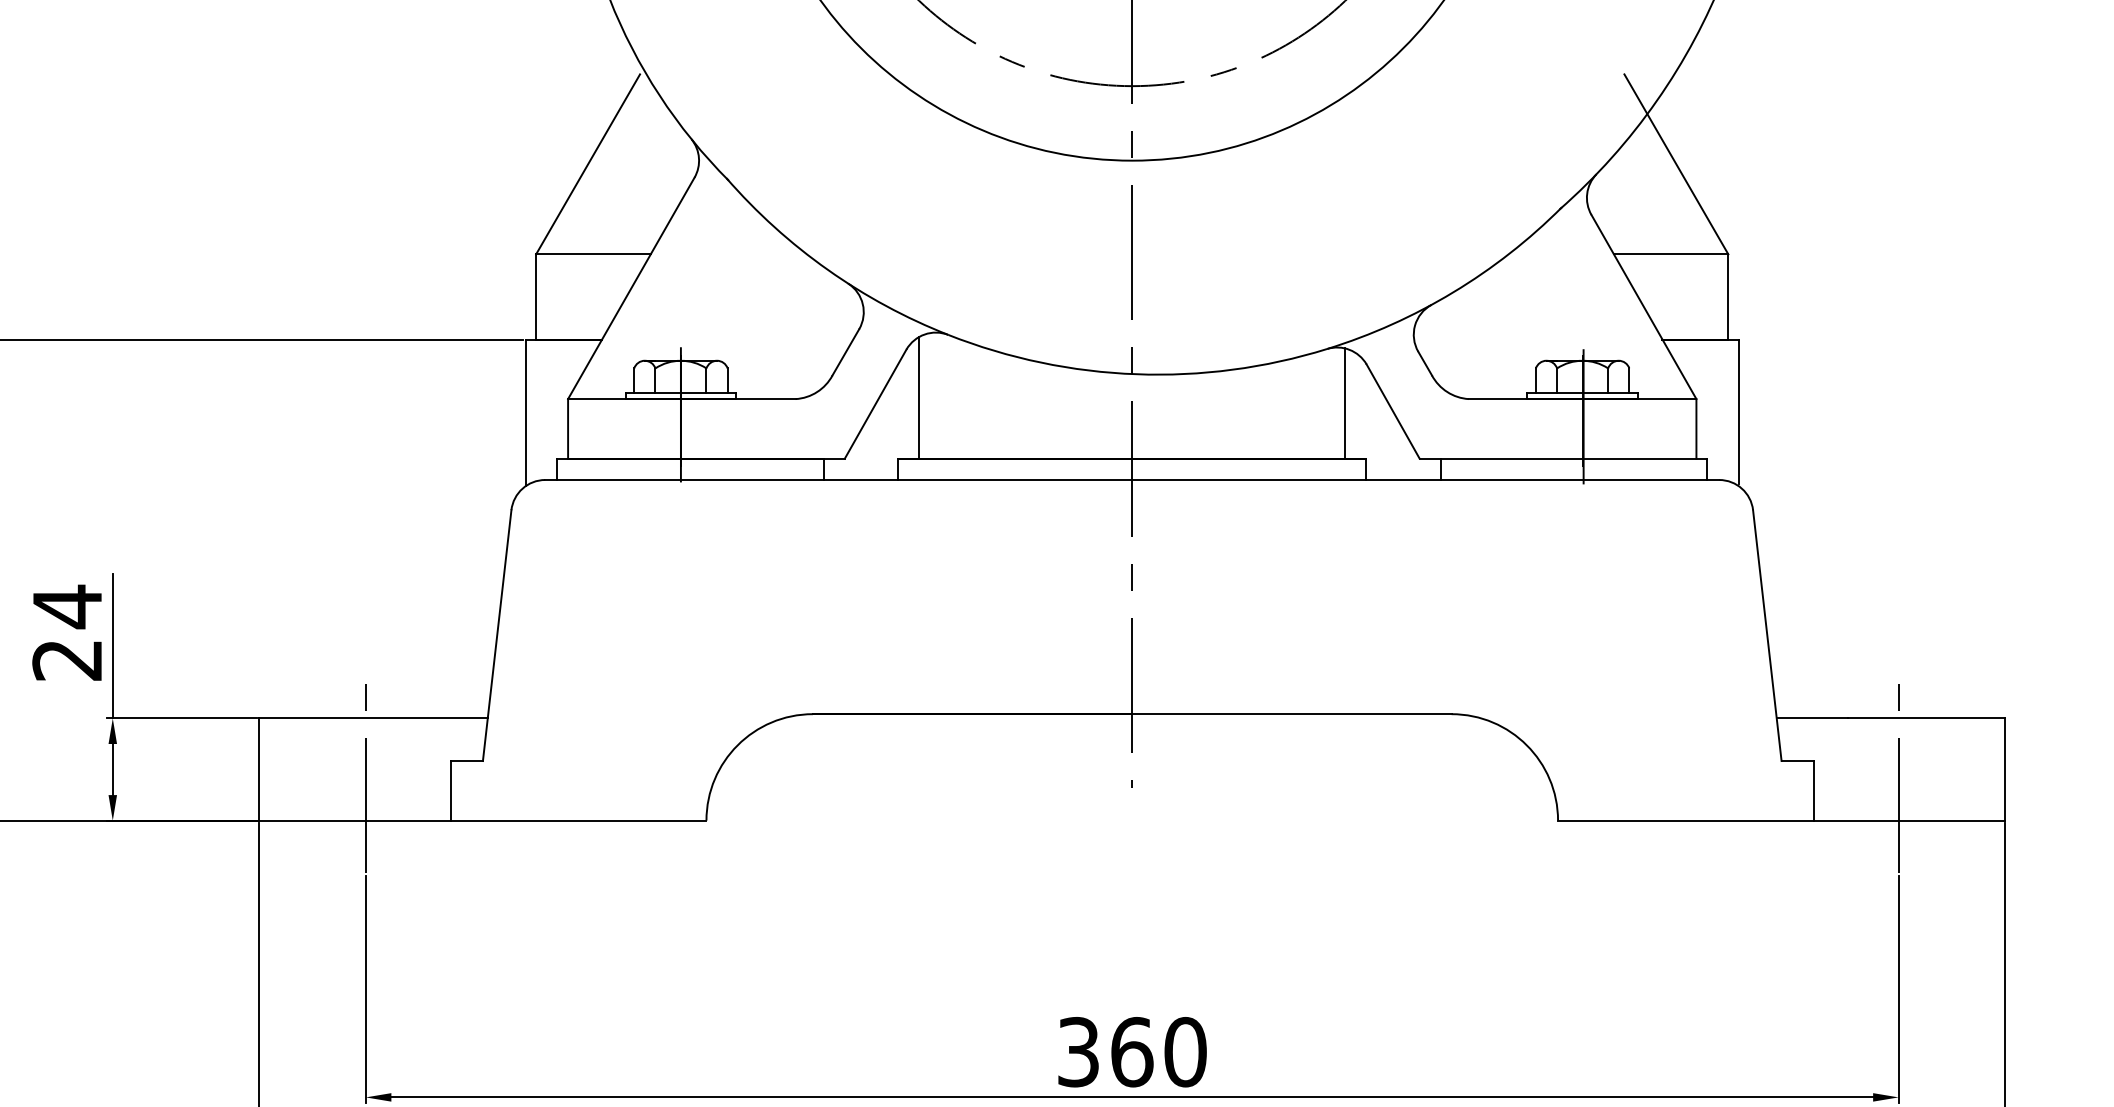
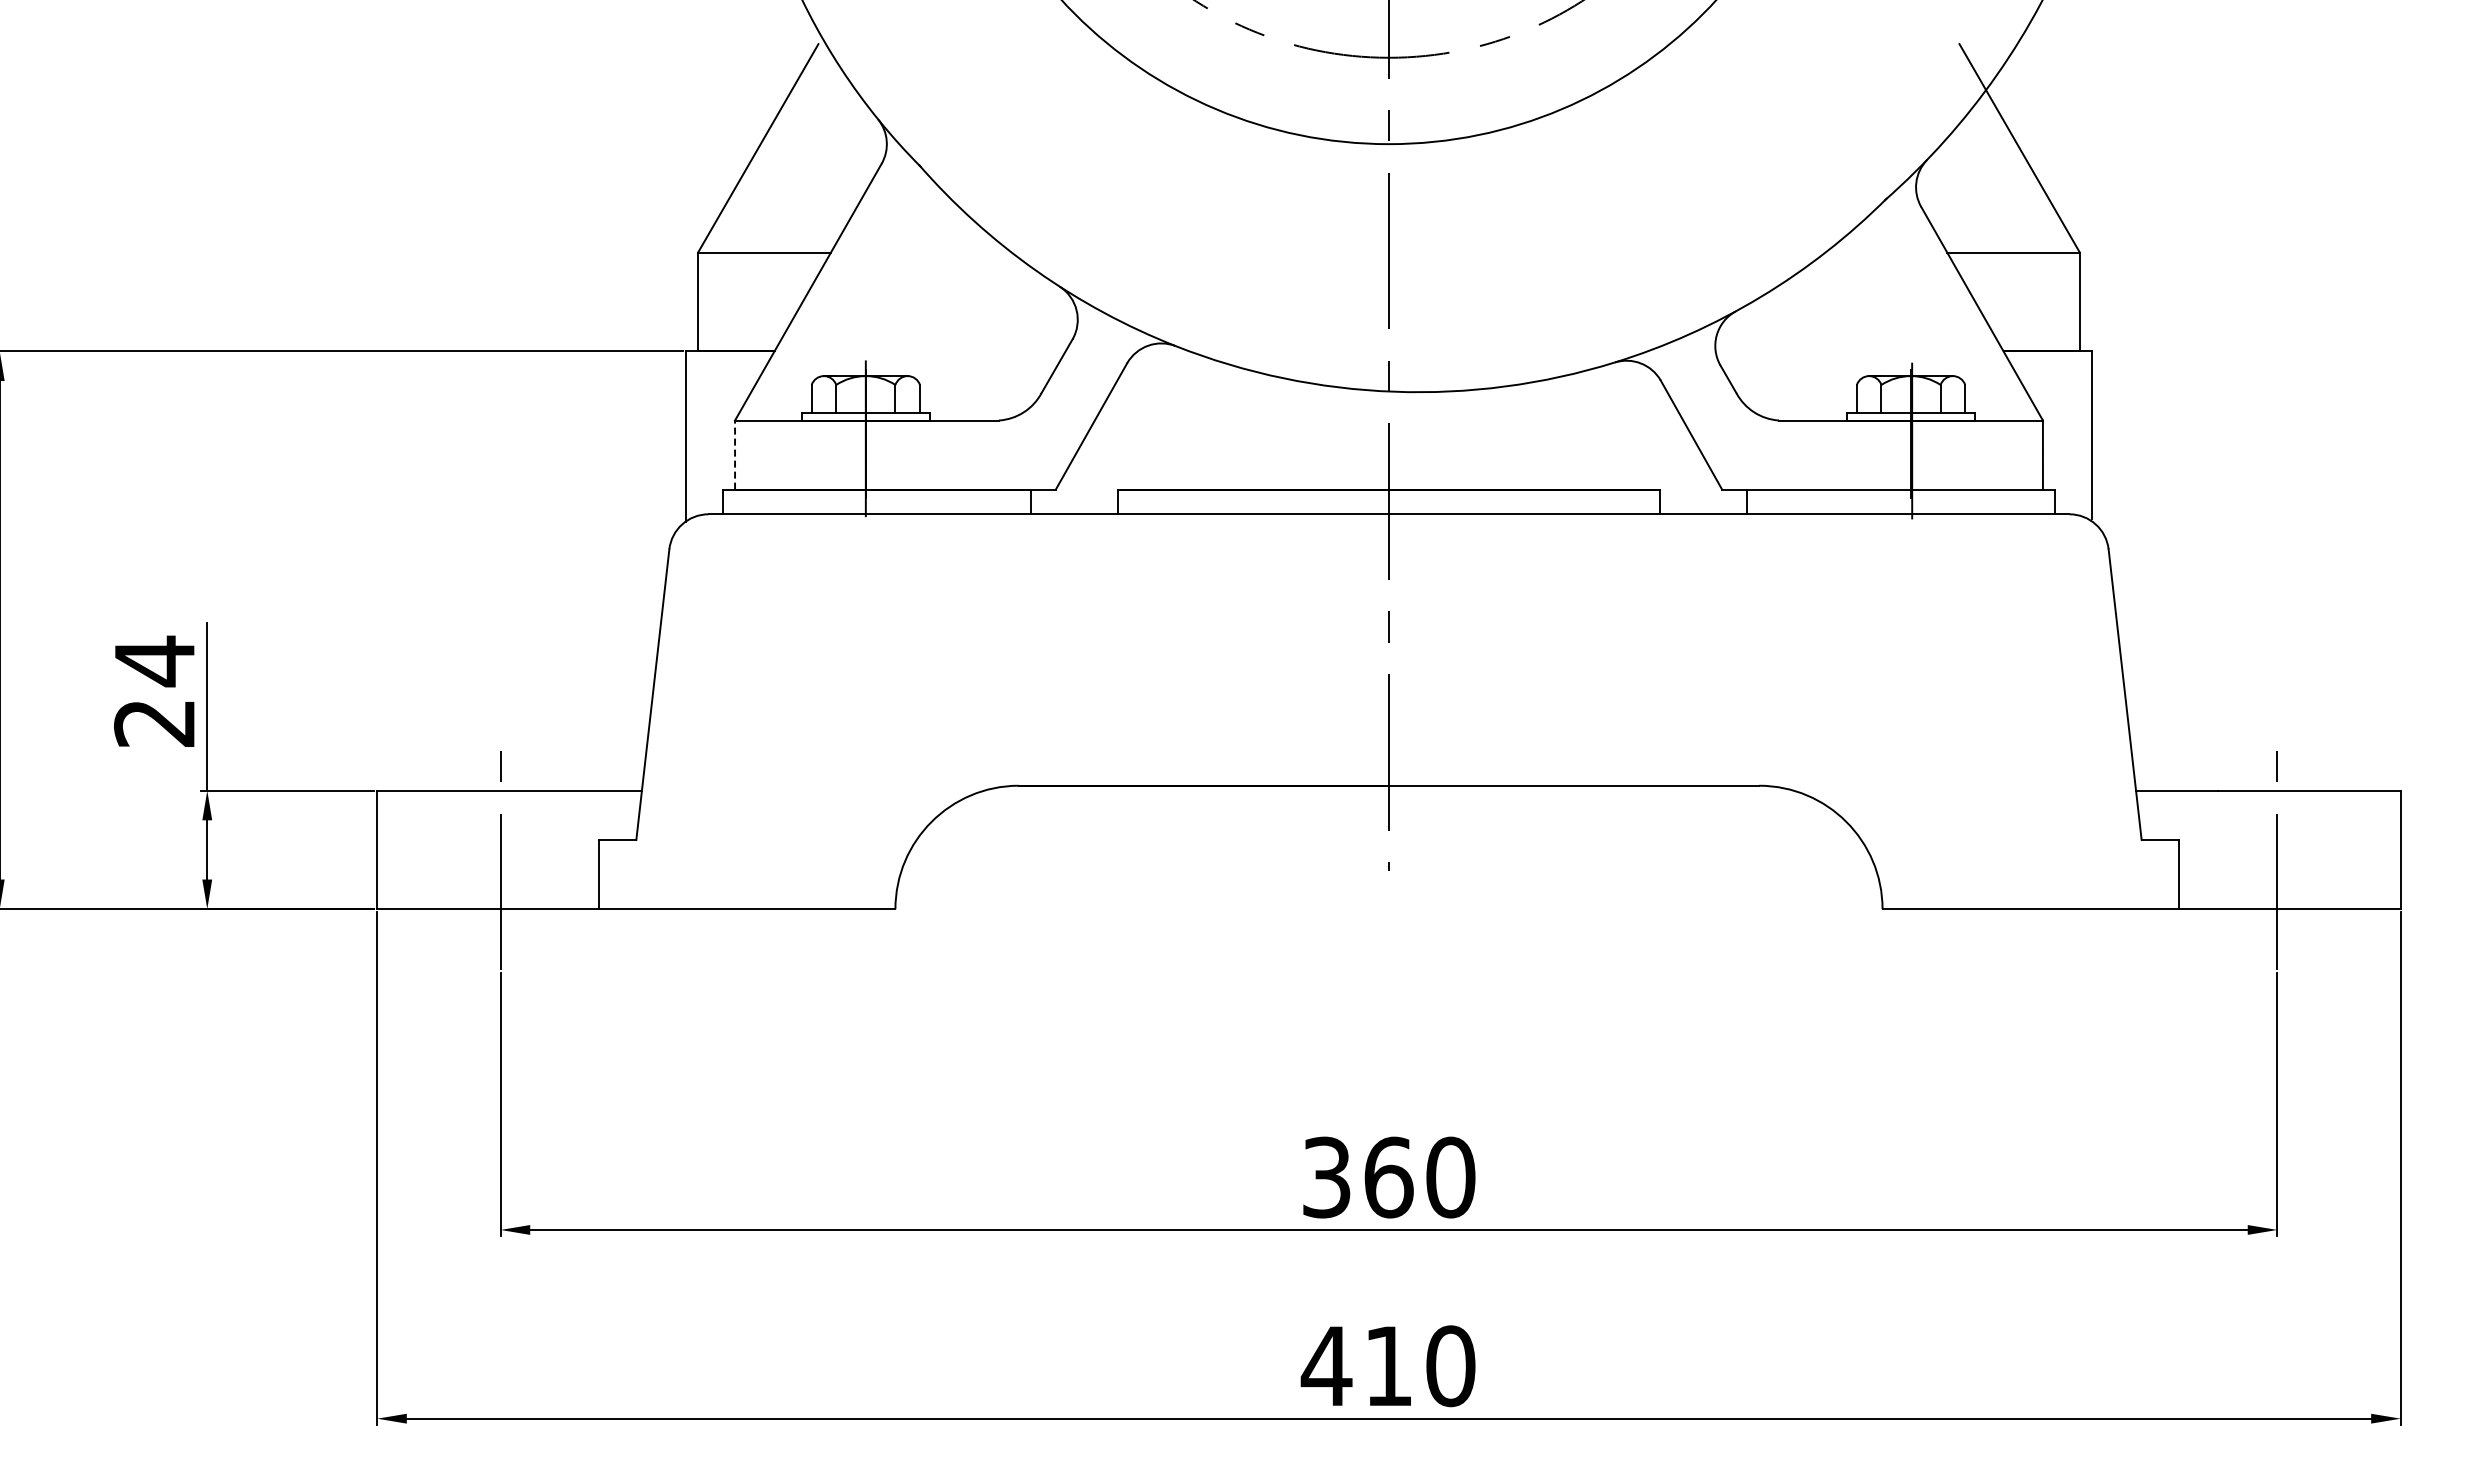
line: (919, 397) -> (1142, 418), removed
line: (1344, 403) -> (1635, 425), removed
line: (568, 429) -> (735, 455), solid -> dashed

